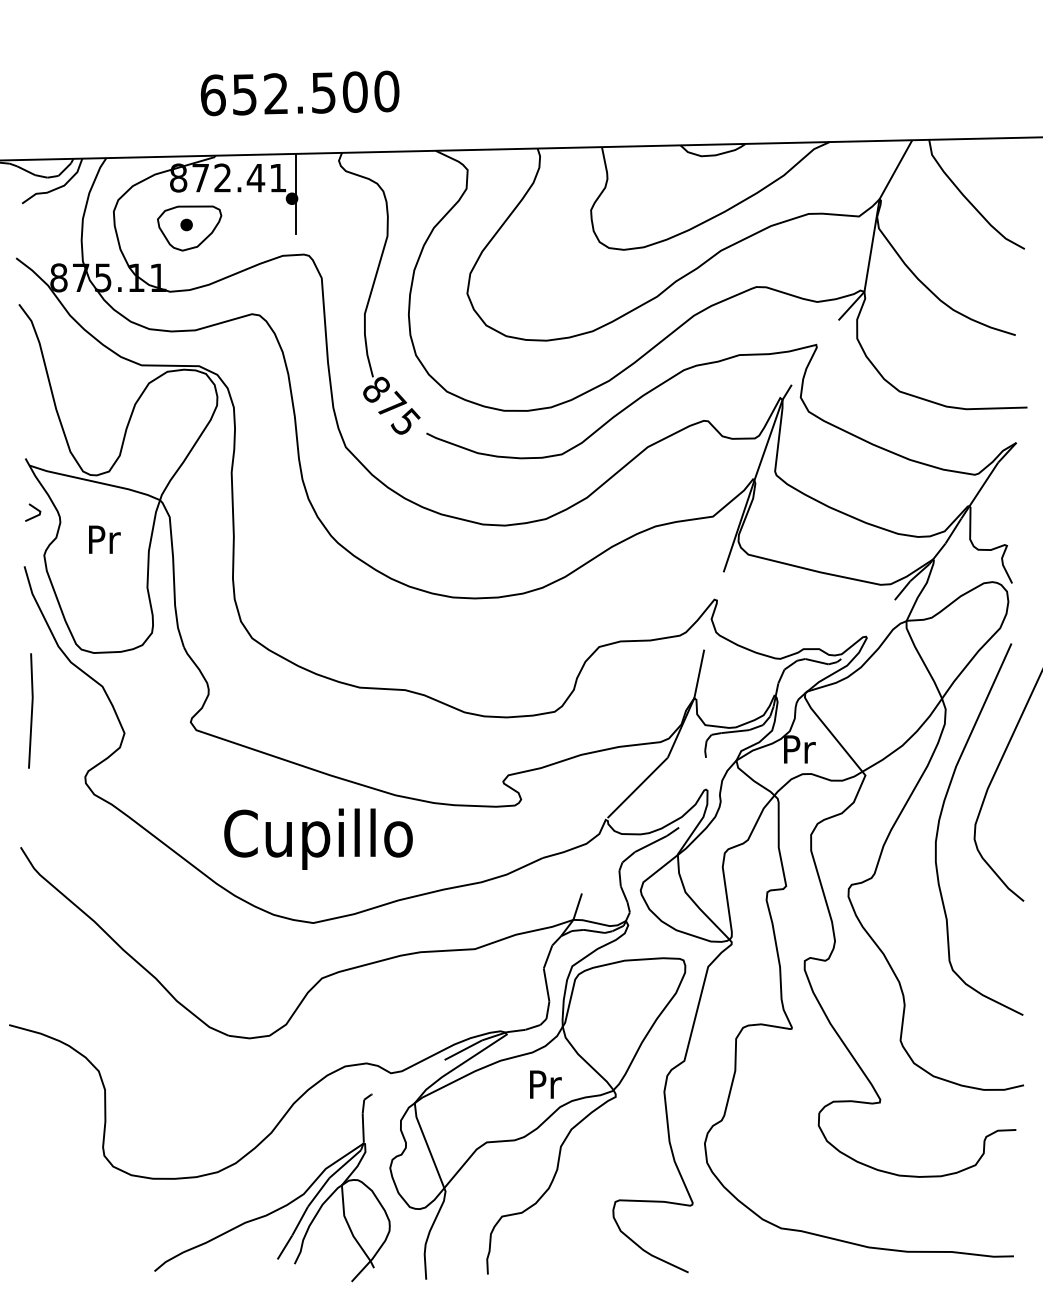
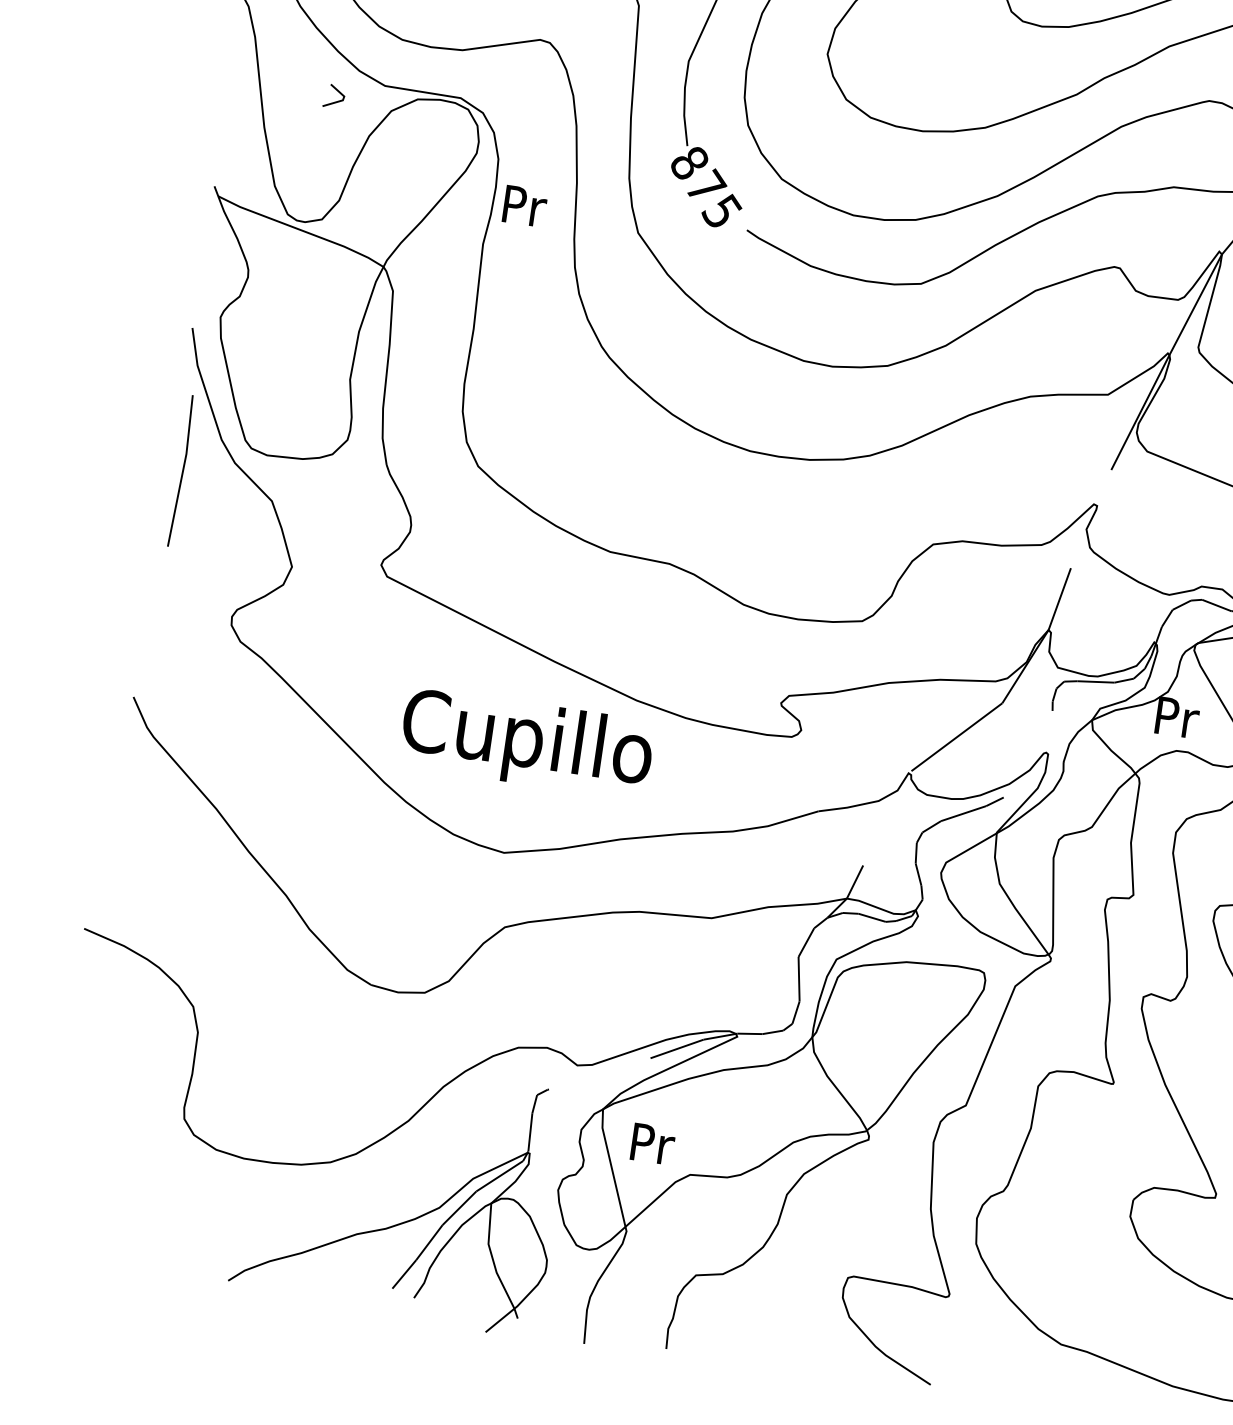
line: (35, 509) -> (338, 92), moved
text: (104, 539) -> (524, 205), moved
line: (31, 710) -> (182, 470), moved
text: (545, 1084) -> (652, 1143), moved

